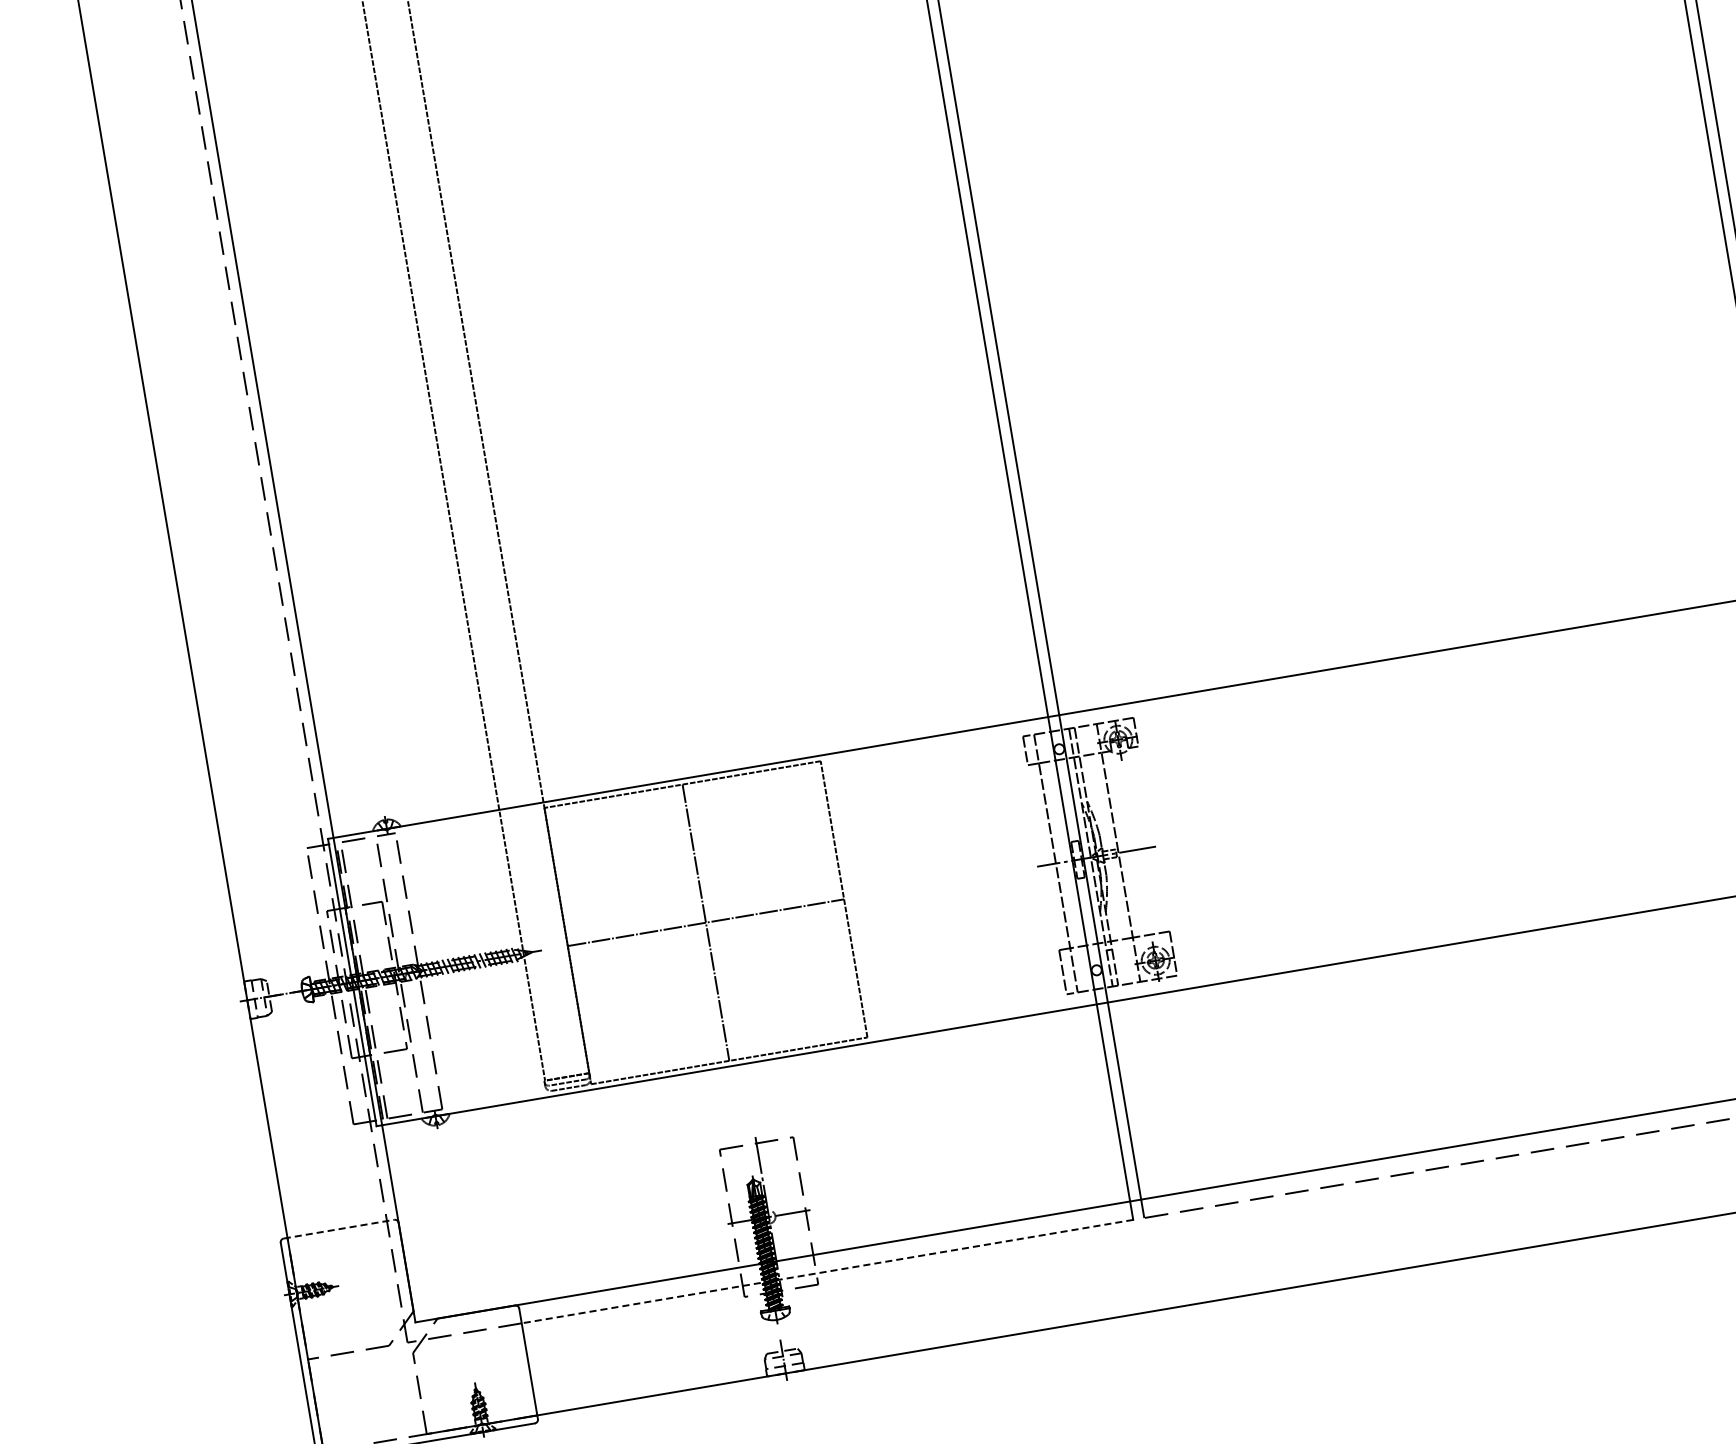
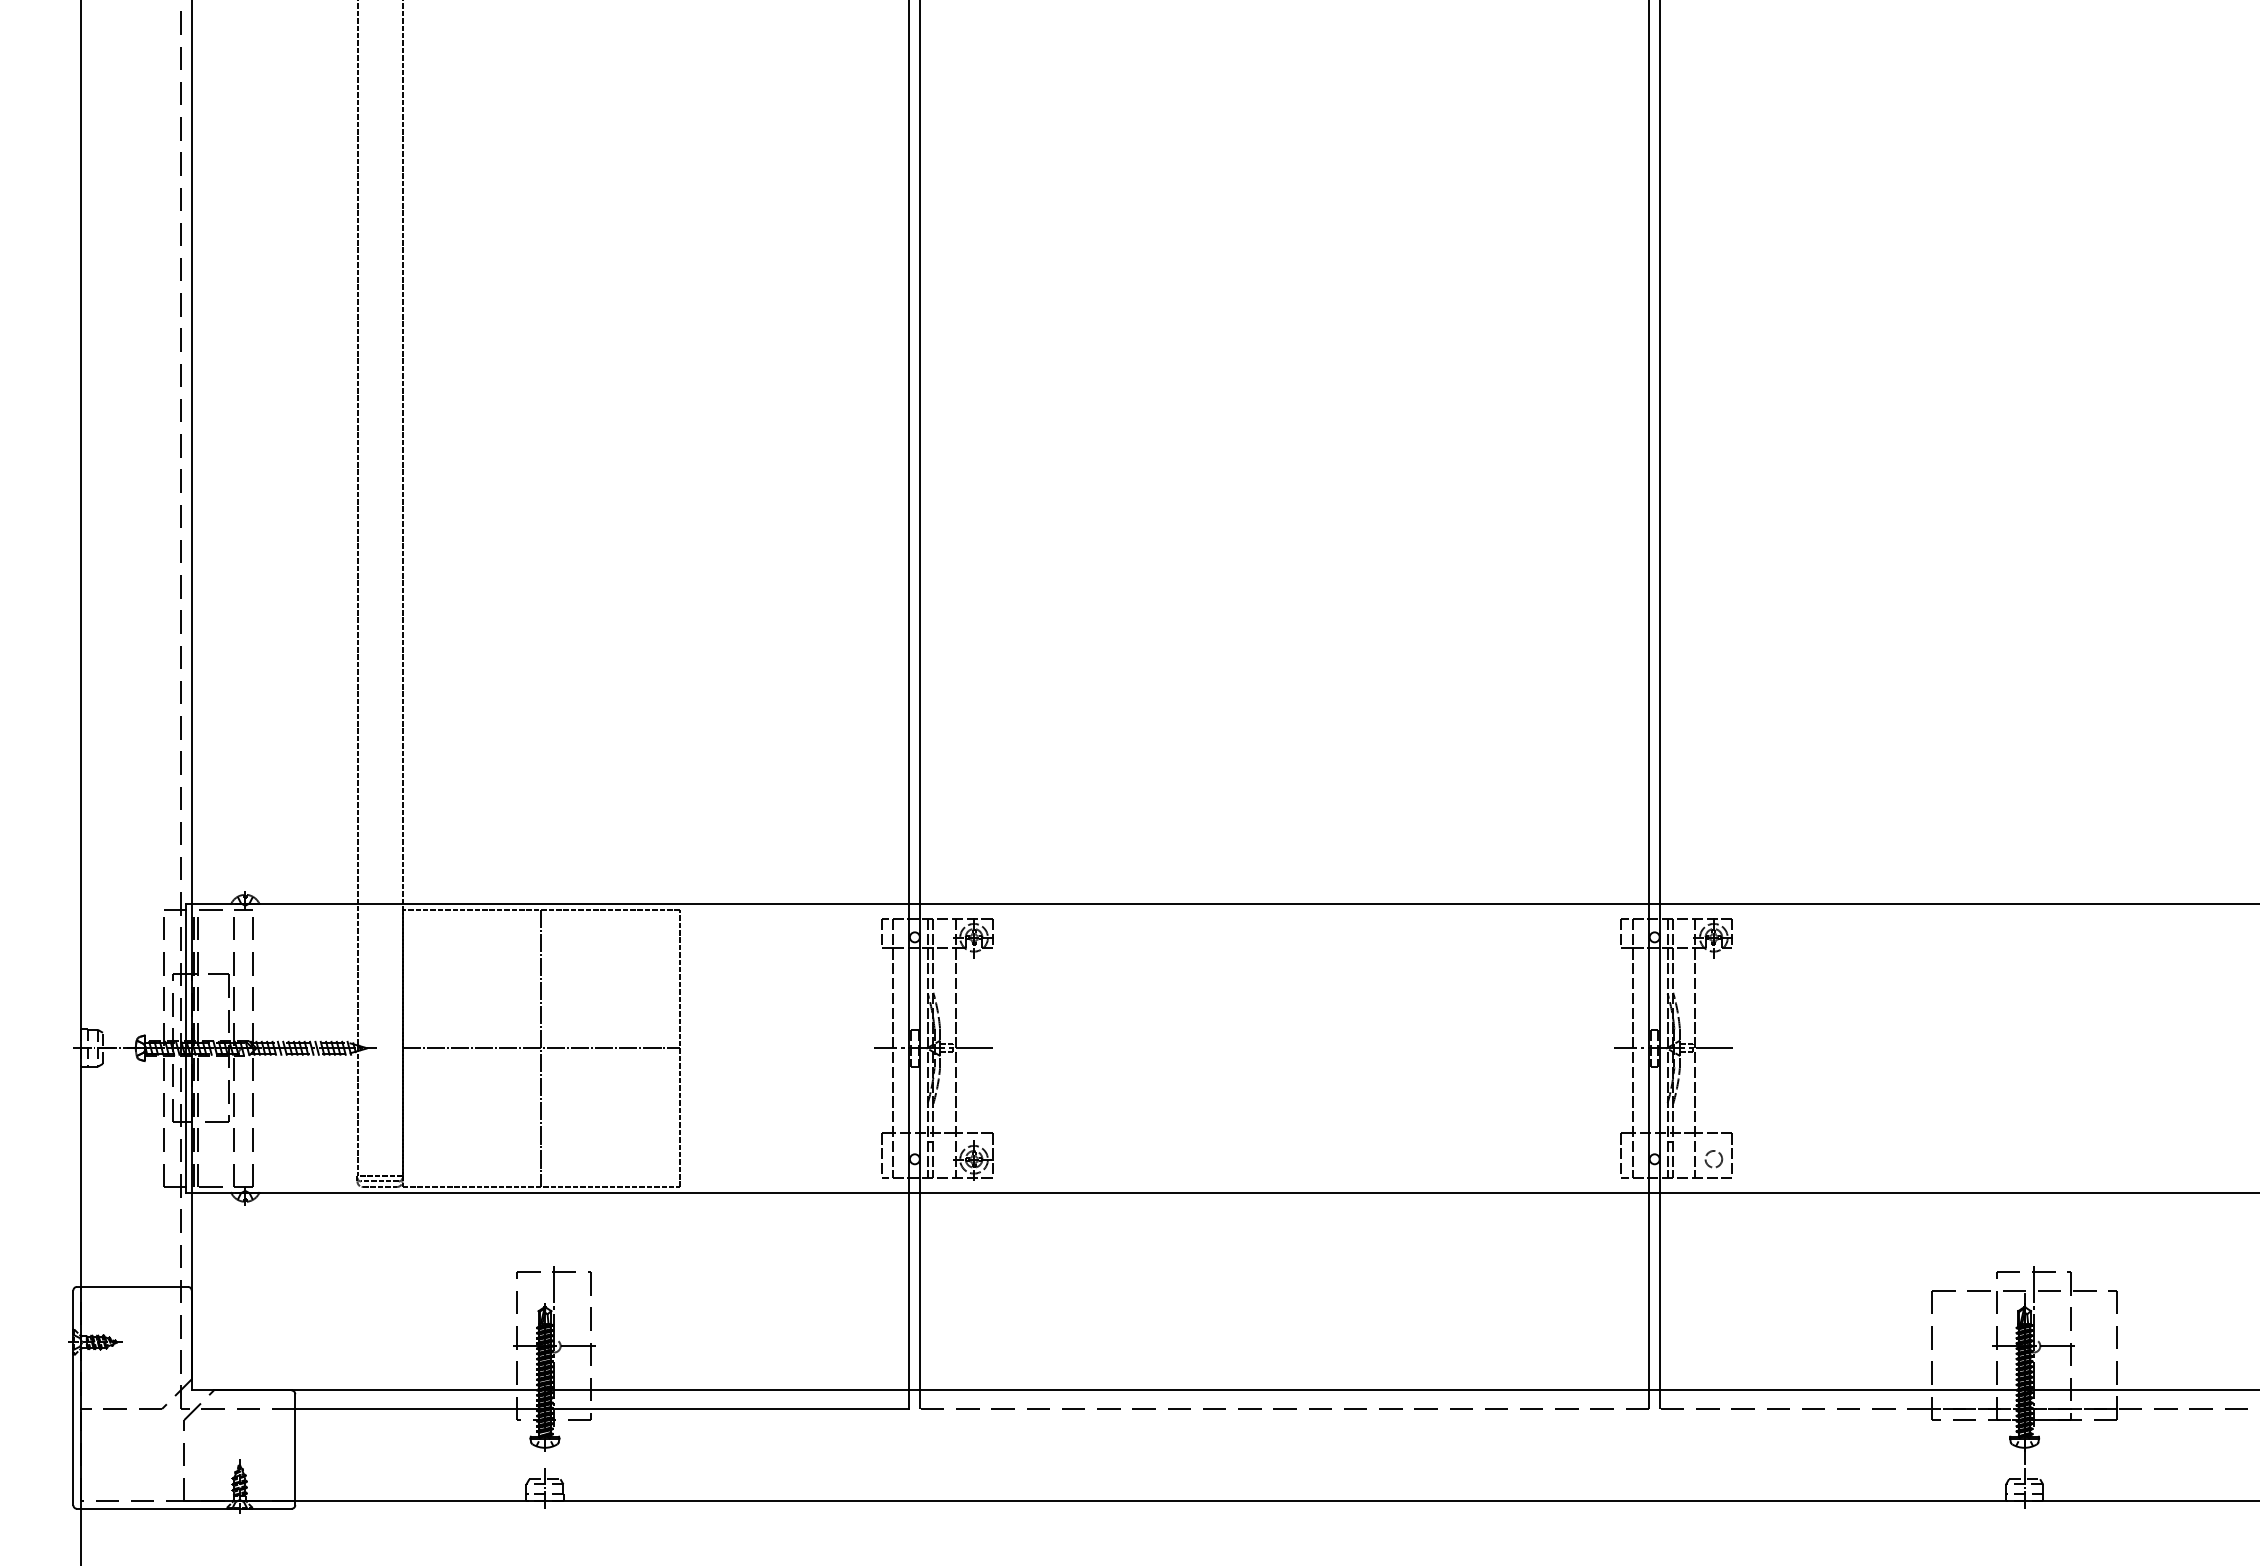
line: (339, 1228) -> (133, 1286), dashed -> solid
line: (826, 1271) -> (601, 1408), dashed -> solid

